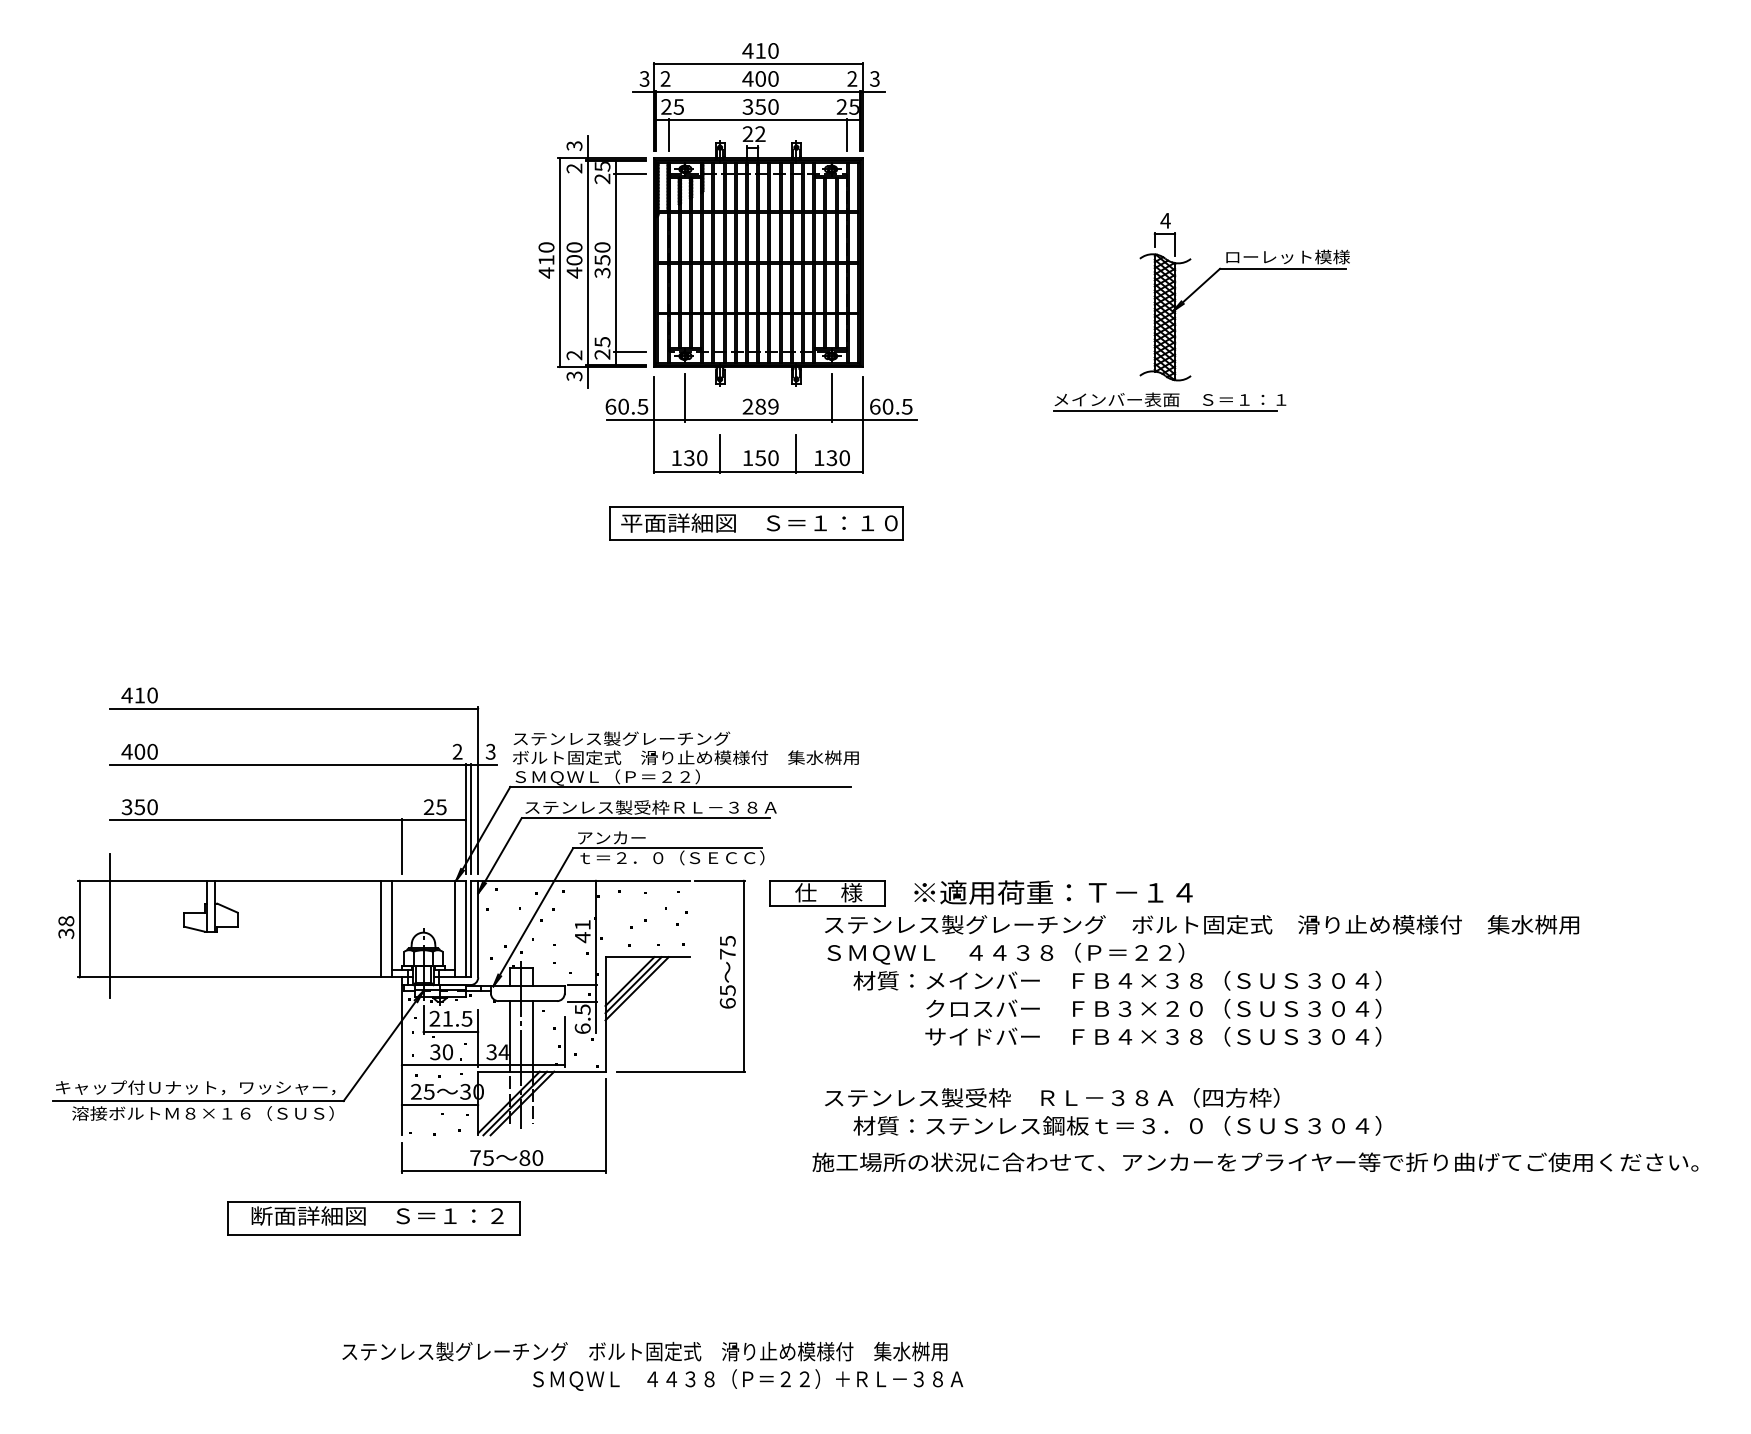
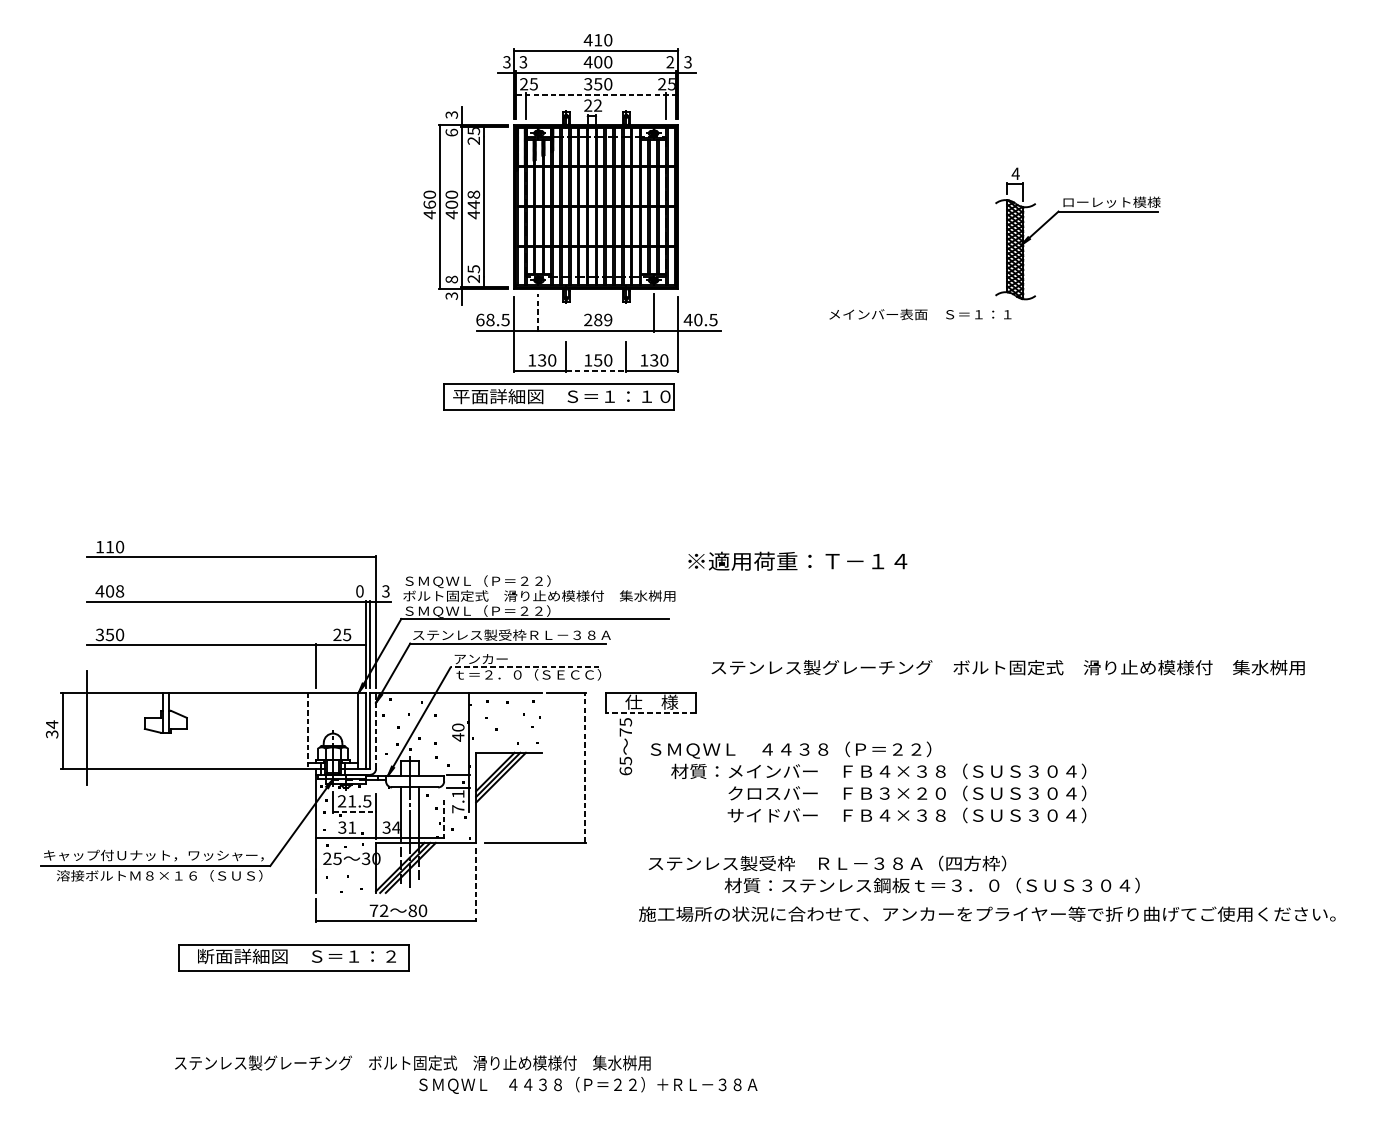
text: (665, 78) -> (523, 61), 2 -> 3
line: (758, 120) -> (596, 94), solid -> dashed
text: (574, 168) -> (451, 132), 2 -> 6
line: (630, 173) -> (495, 136), removed
text: (546, 259) -> (429, 204), 410 -> 460
text: (602, 260) -> (473, 205), 350 -> 448
part: (1244, 269) -> (1077, 212), moved
line: (630, 351) -> (495, 276), removed
text: (574, 355) -> (451, 279), 2 -> 8
line: (684, 397) -> (538, 312), solid -> dashed
text: (623, 406) -> (490, 319), 60.5 -> 68.5
text: (874, 406) -> (687, 319), 60.5 -> 40.5
line: (1165, 411) -> (916, 323), removed
line: (758, 471) -> (596, 370), solid -> dashed
part: (756, 523) -> (559, 396), moved
text: (126, 695) -> (99, 547), 410 -> 110
text: (621, 739) -> (488, 581), ステンレス製グレーチング -> ＳＭＱＷＬ（Ｐ＝２２）
text: (152, 751) -> (119, 591), 400 -> 408
text: (457, 751) -> (359, 591), 2 -> 0
line: (667, 848) -> (524, 667), solid -> dashed
text: (1053, 892) -> (797, 561), moved
line: (827, 906) -> (650, 713), solid -> dashed
text: (66, 920) -> (52, 724), 38 -> 34
text: (1202, 924) -> (1008, 667), moved
text: (582, 925) -> (458, 727), 41 -> 40
line: (381, 928) -> (300, 730), removed
line: (478, 928) -> (376, 730), solid -> dashed
line: (391, 929) -> (307, 731), solid -> dashed
text: (727, 972) -> (625, 746), moved
line: (743, 975) -> (584, 767), solid -> dashed
text: (582, 1018) -> (458, 801), 6.5 -> 7.1
line: (451, 1032) -> (355, 812), solid -> dashed
line: (564, 1042) -> (443, 819), solid -> dashed
text: (447, 1052) -> (351, 827), 30 -> 31
line: (439, 1105) -> (345, 869), removed
text: (1117, 1125) -> (932, 885), moved
line: (605, 1126) -> (476, 886), solid -> dashed
text: (488, 1157) -> (384, 910), 75 -> 72
text: (644, 1351) -> (412, 1062), moved

